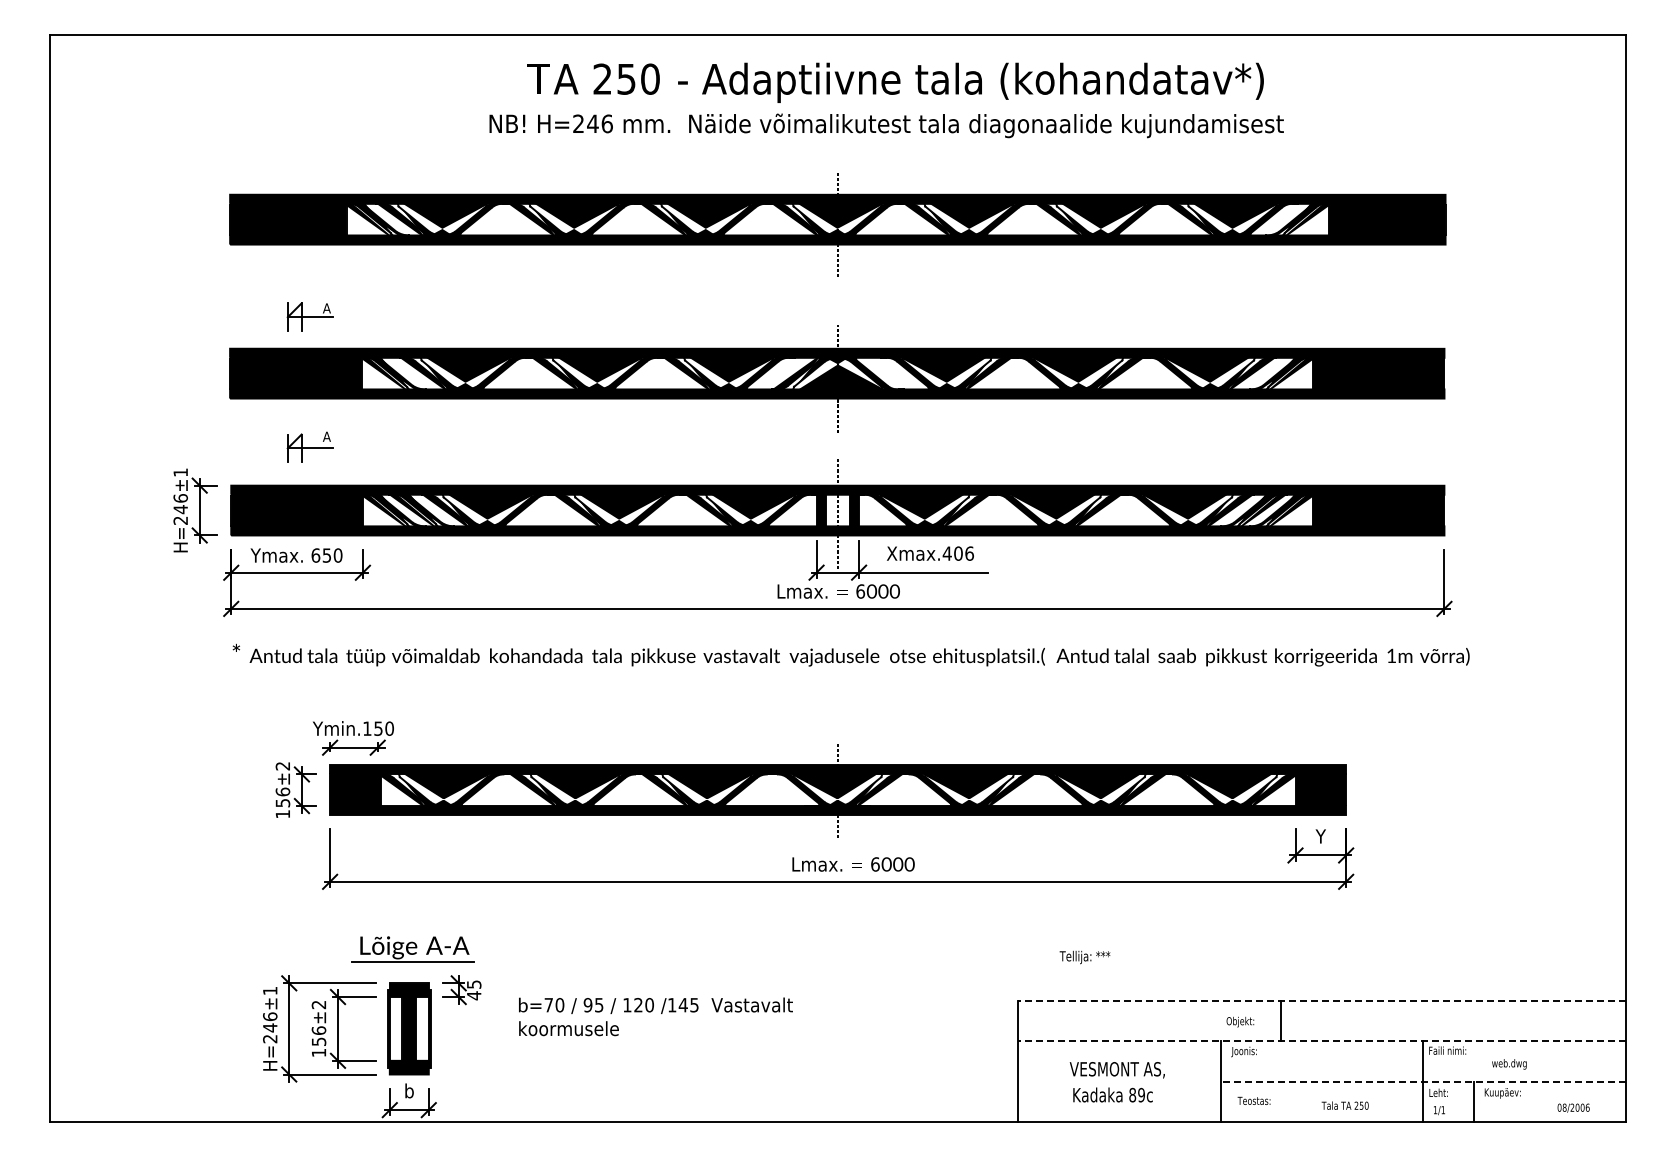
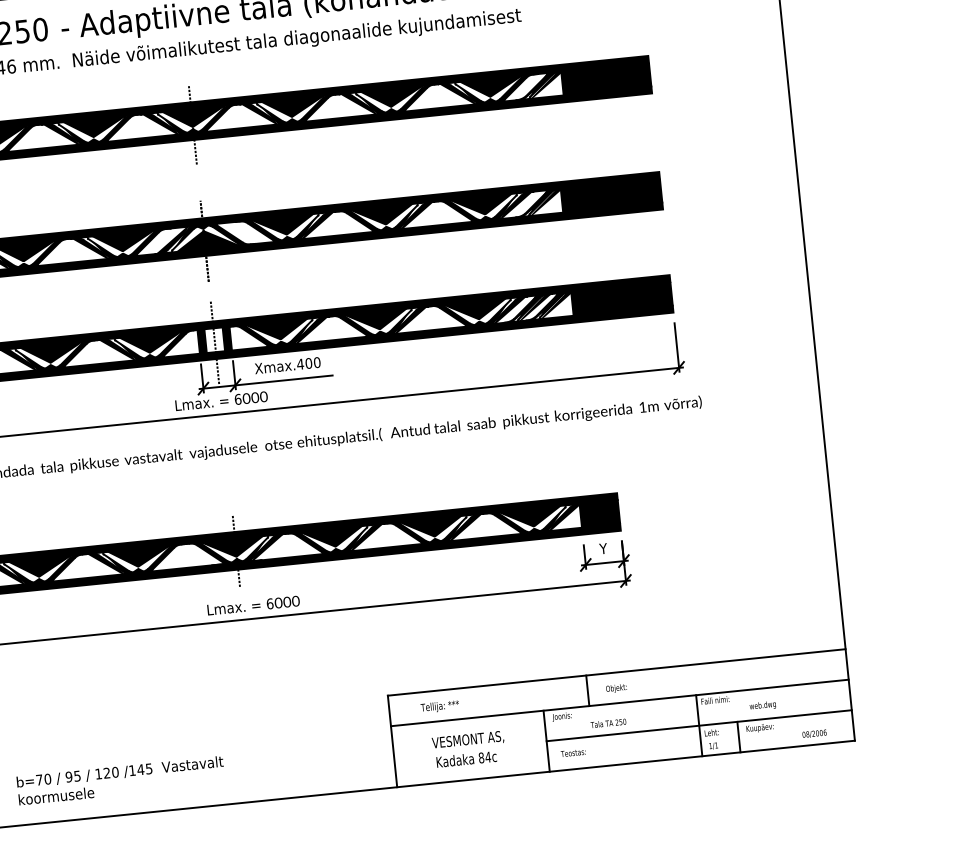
text: (969, 553) -> (317, 362), Xmax.406 -> Xmax.400
text: (1084, 957) -> (439, 706), moved
line: (1321, 1000) -> (616, 672), dashed -> solid
text: (655, 1016) -> (120, 780), moved
text: (1240, 1021) -> (616, 688), moved
line: (1321, 1041) -> (619, 703), dashed -> solid
line: (1423, 1081) -> (699, 725), dashed -> solid
text: (1141, 1094) -> (488, 756), 89c -> 84c
text: (1344, 1105) -> (607, 723), moved

